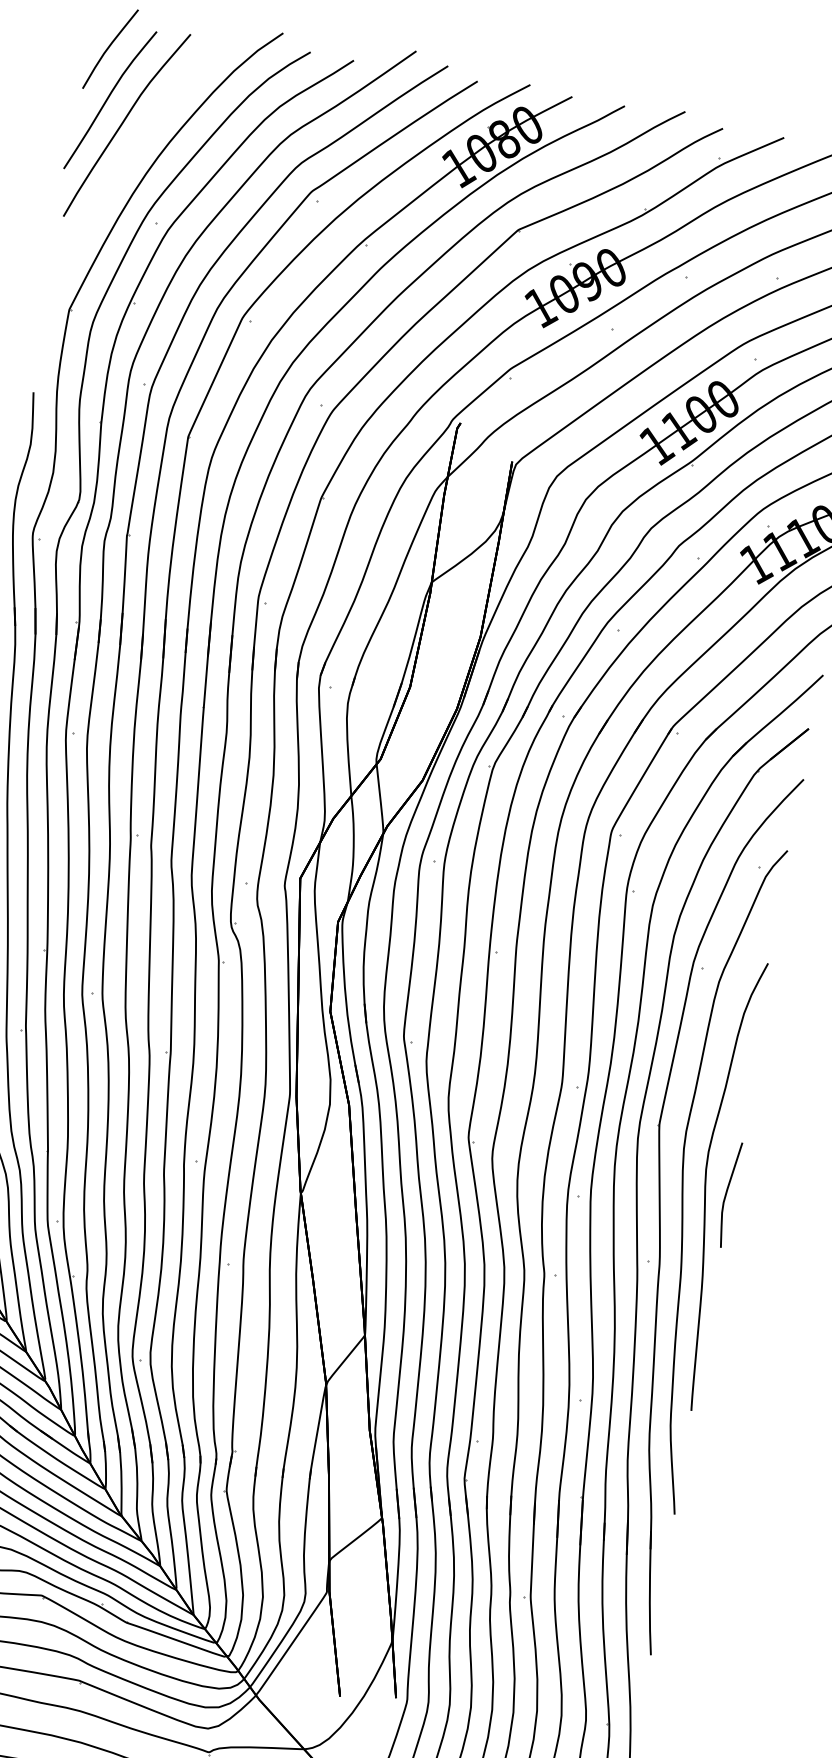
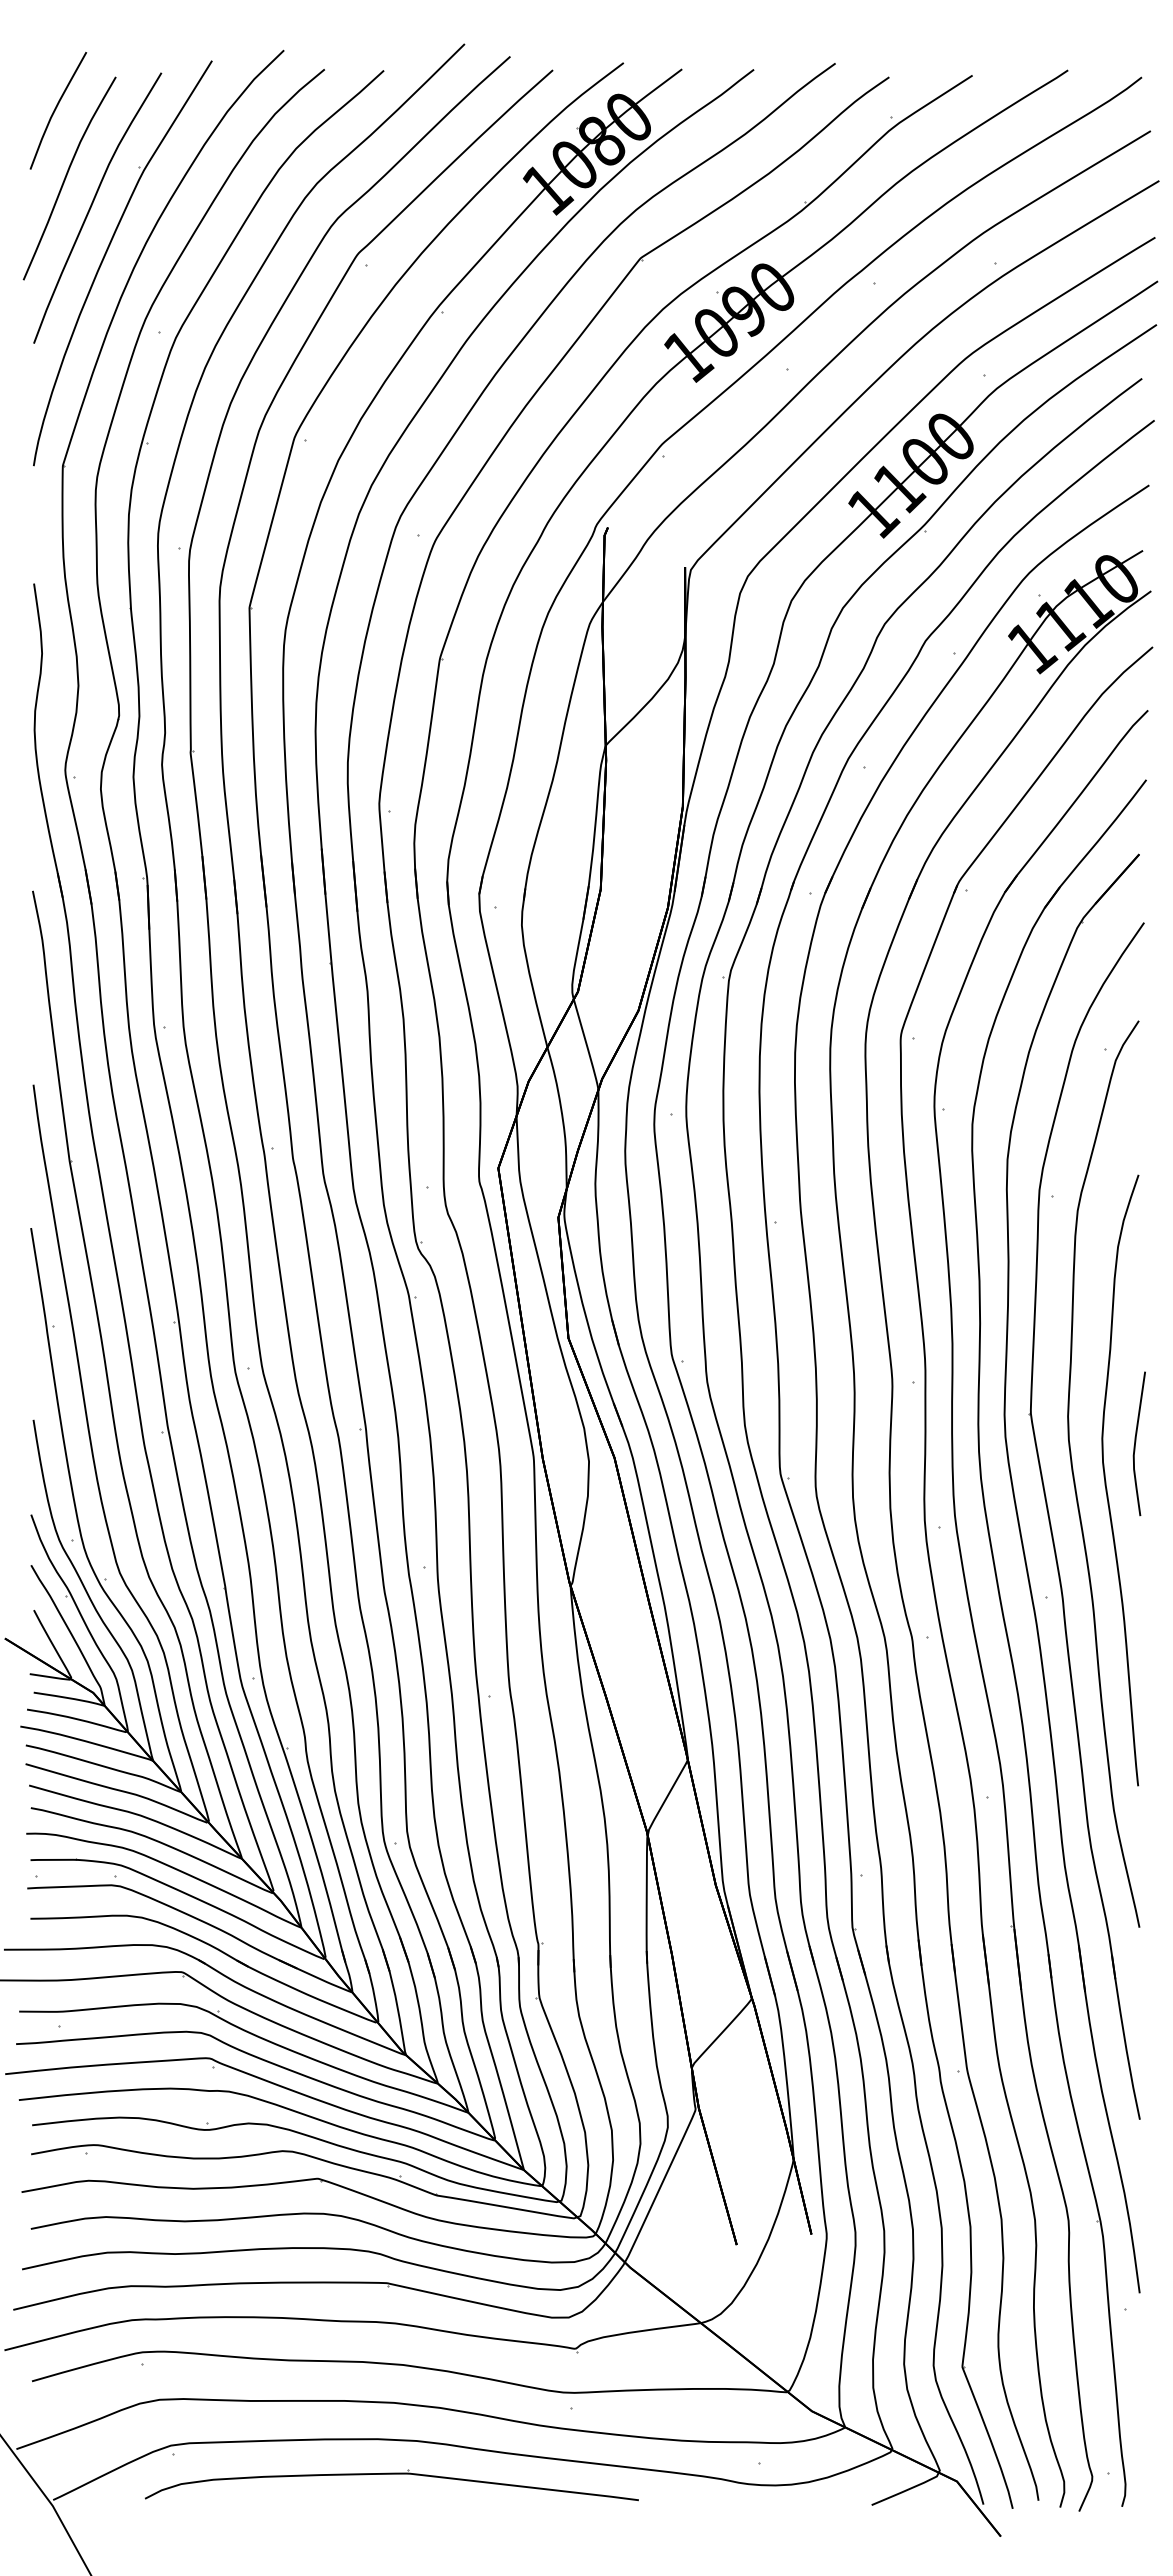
part: (127, 160) -> (106, 254), added
curve: (727, 1193) -> (1136, 1442), moved

